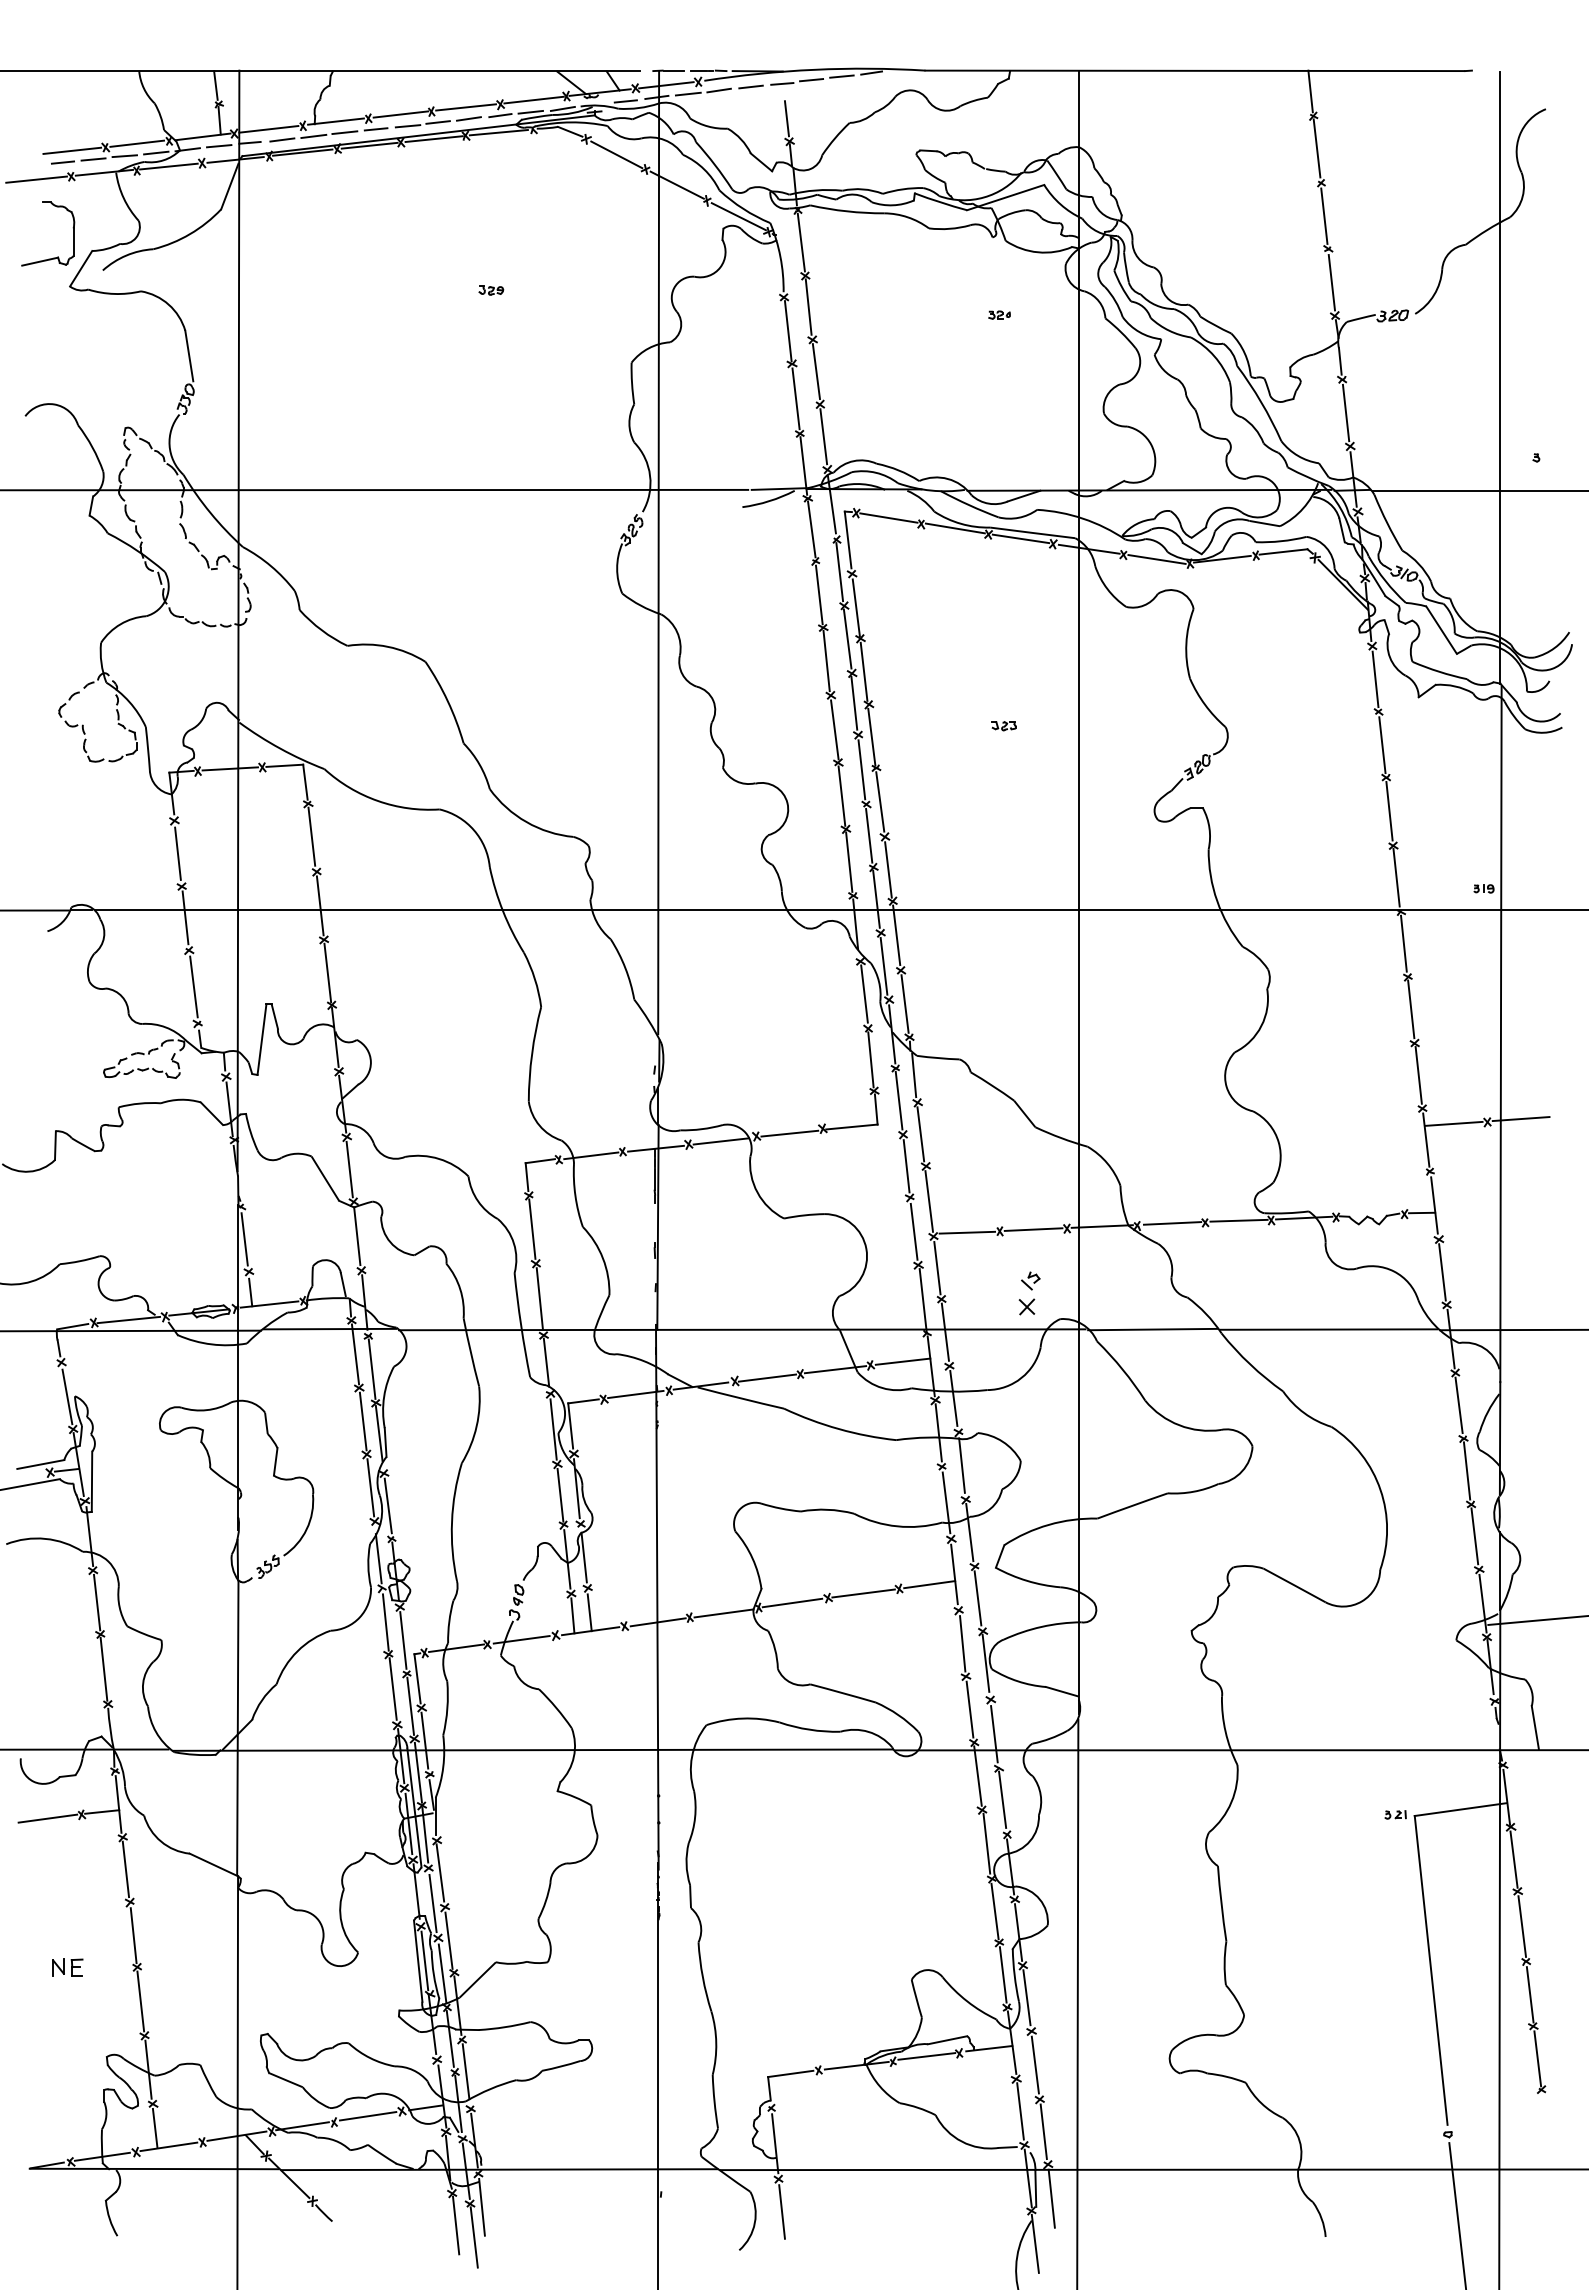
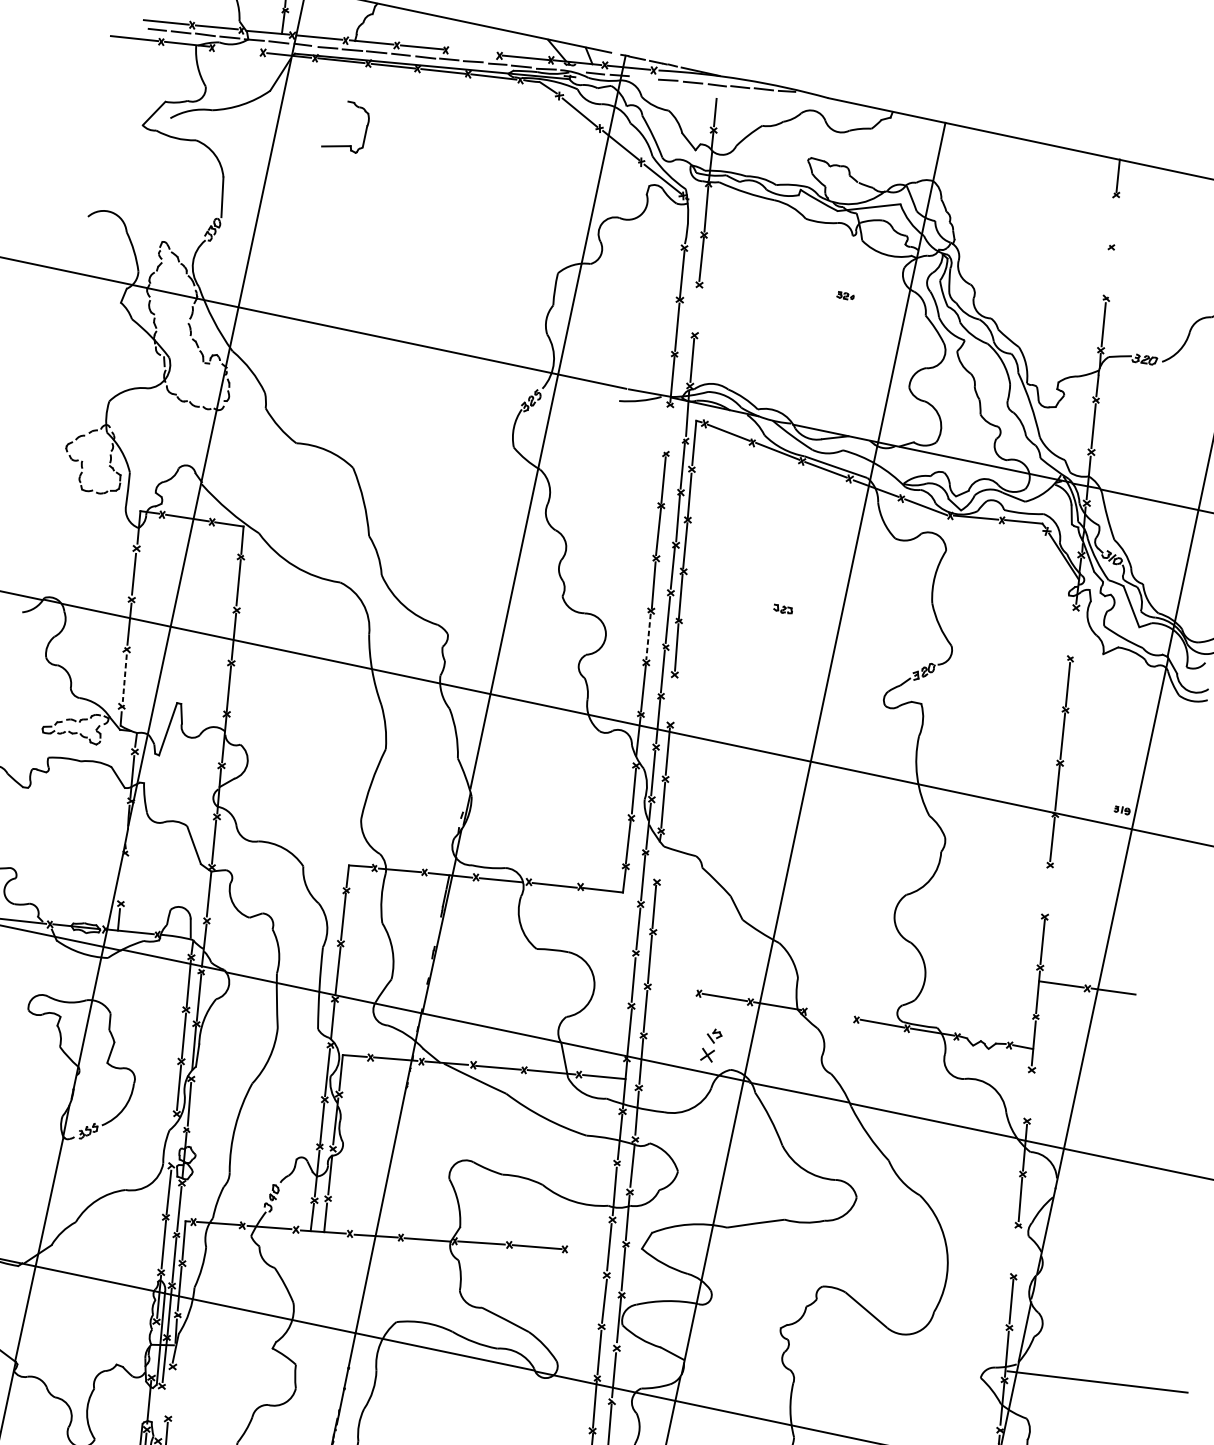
line: (687, 93) -> (643, 77), removed
line: (465, 107) -> (472, 52), removed
line: (1316, 148) -> (1113, 220), removed
line: (168, 166) -> (237, 49), removed
line: (1324, 215) -> (1108, 272), removed
part: (53, 257) -> (347, 145), moved
part: (491, 290) -> (462, 195), removed
line: (815, 371) -> (696, 309), removed
line: (811, 529) -> (668, 429), removed
line: (1375, 679) -> (1073, 633), removed
line: (841, 796) -> (648, 637), solid -> dashed
line: (888, 869) -> (672, 700), removed
line: (193, 986) -> (124, 677), solid -> dashed
line: (1411, 1009) -> (1047, 890), removed
line: (914, 1075) -> (658, 861), removed
line: (1172, 1223) -> (831, 1015), removed
line: (967, 1232) -> (674, 989), removed
line: (244, 1239) -> (122, 878), removed
line: (1442, 1272) -> (1029, 1095), removed
line: (1466, 1470) -> (1015, 1250), removed
line: (378, 1558) -> (173, 1142), removed
line: (929, 1584) -> (588, 1250), removed
line: (408, 1823) -> (153, 1349), removed
line: (440, 1872) -> (170, 1391), removed
line: (432, 1903) -> (159, 1413), removed

